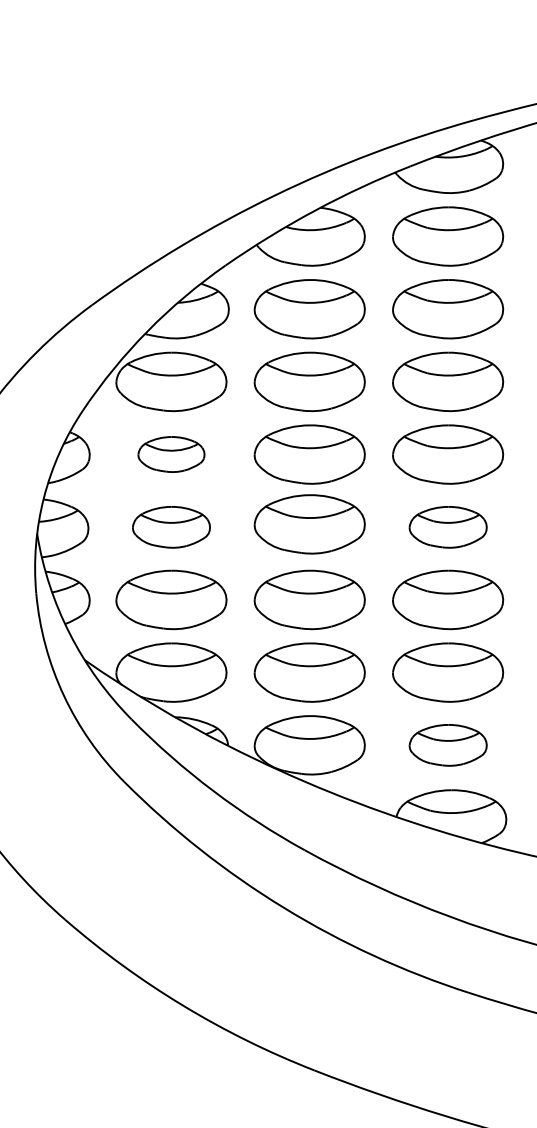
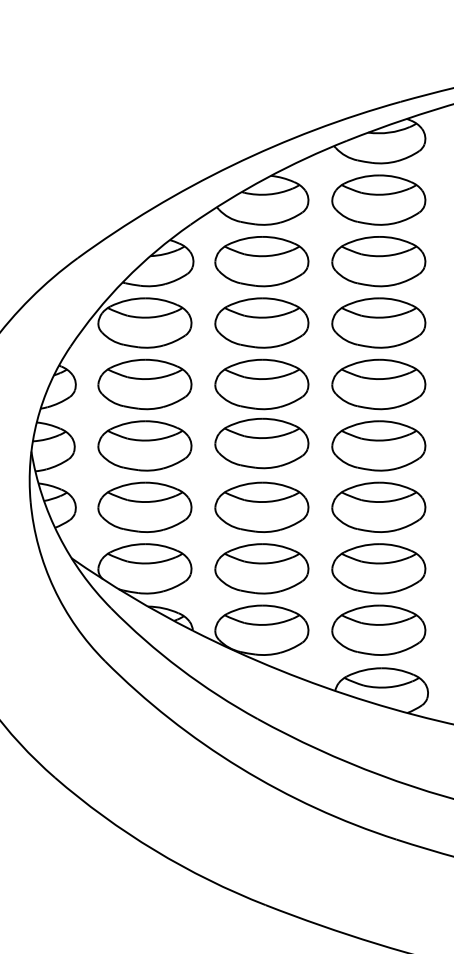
part: (171, 454) -> (144, 384), size x1.67
part: (171, 527) -> (144, 446), size x1.43
part: (448, 527) -> (379, 446), size x1.43
part: (448, 745) -> (379, 630), size x1.43

